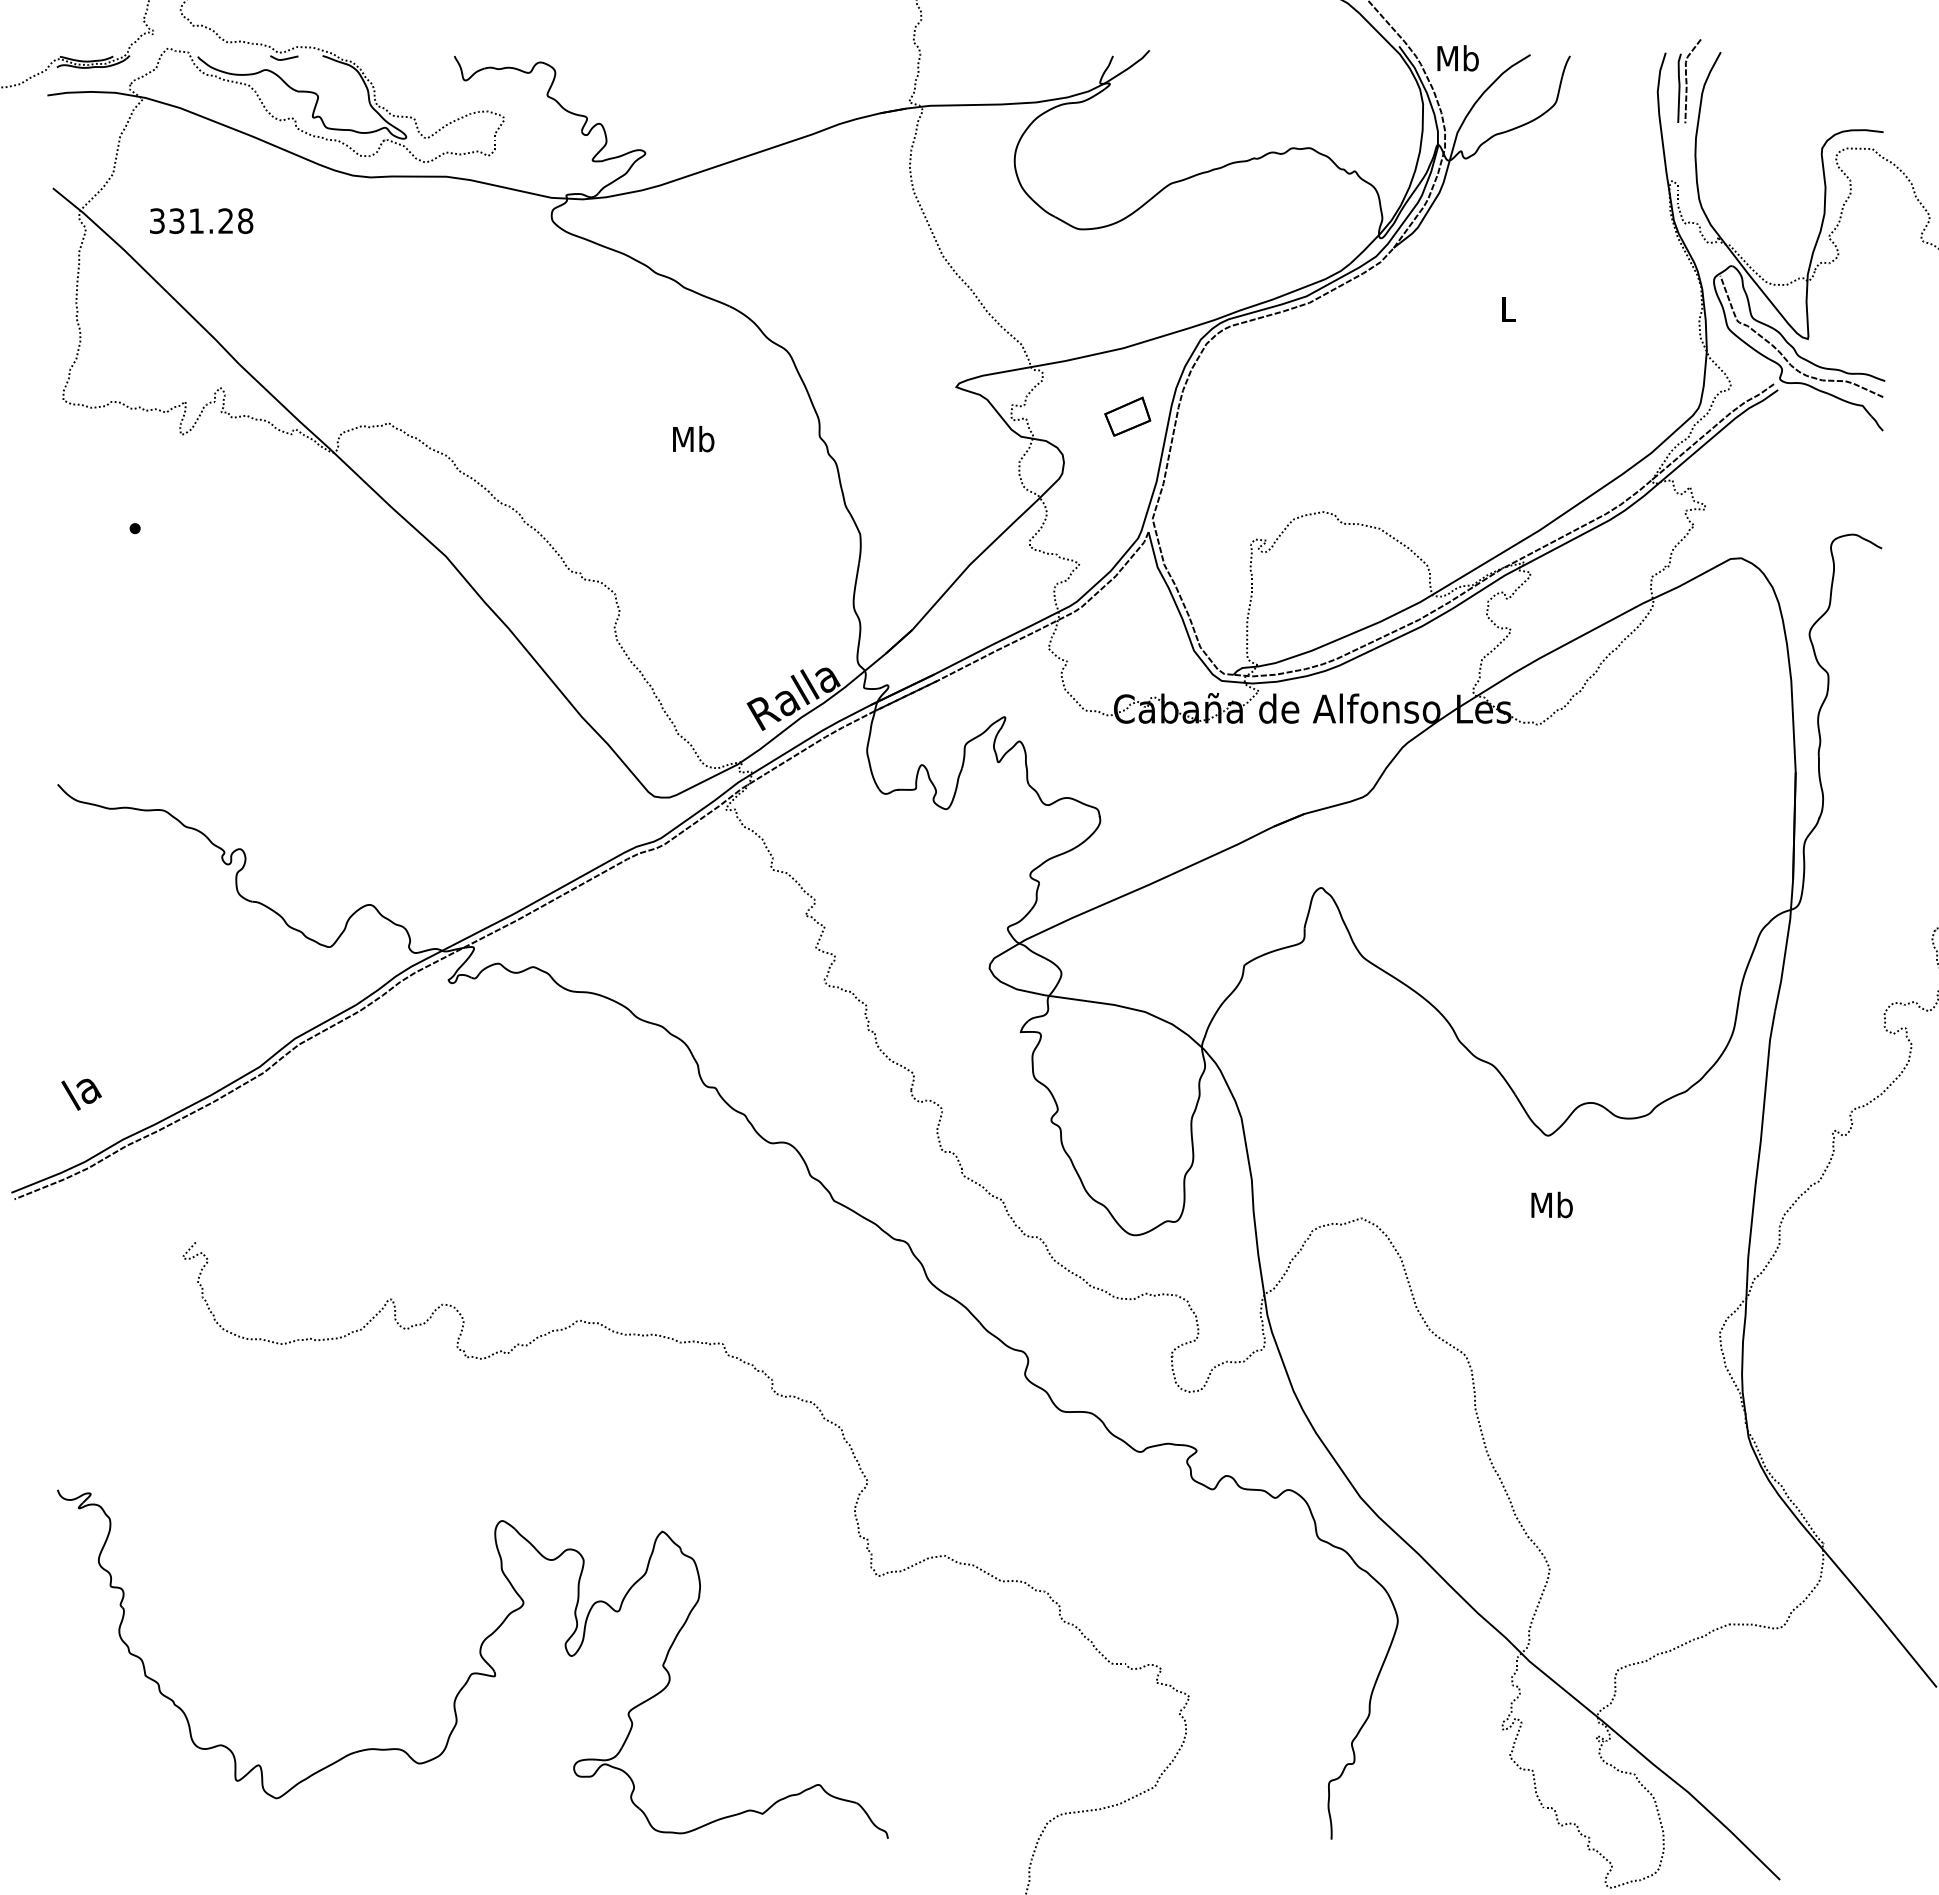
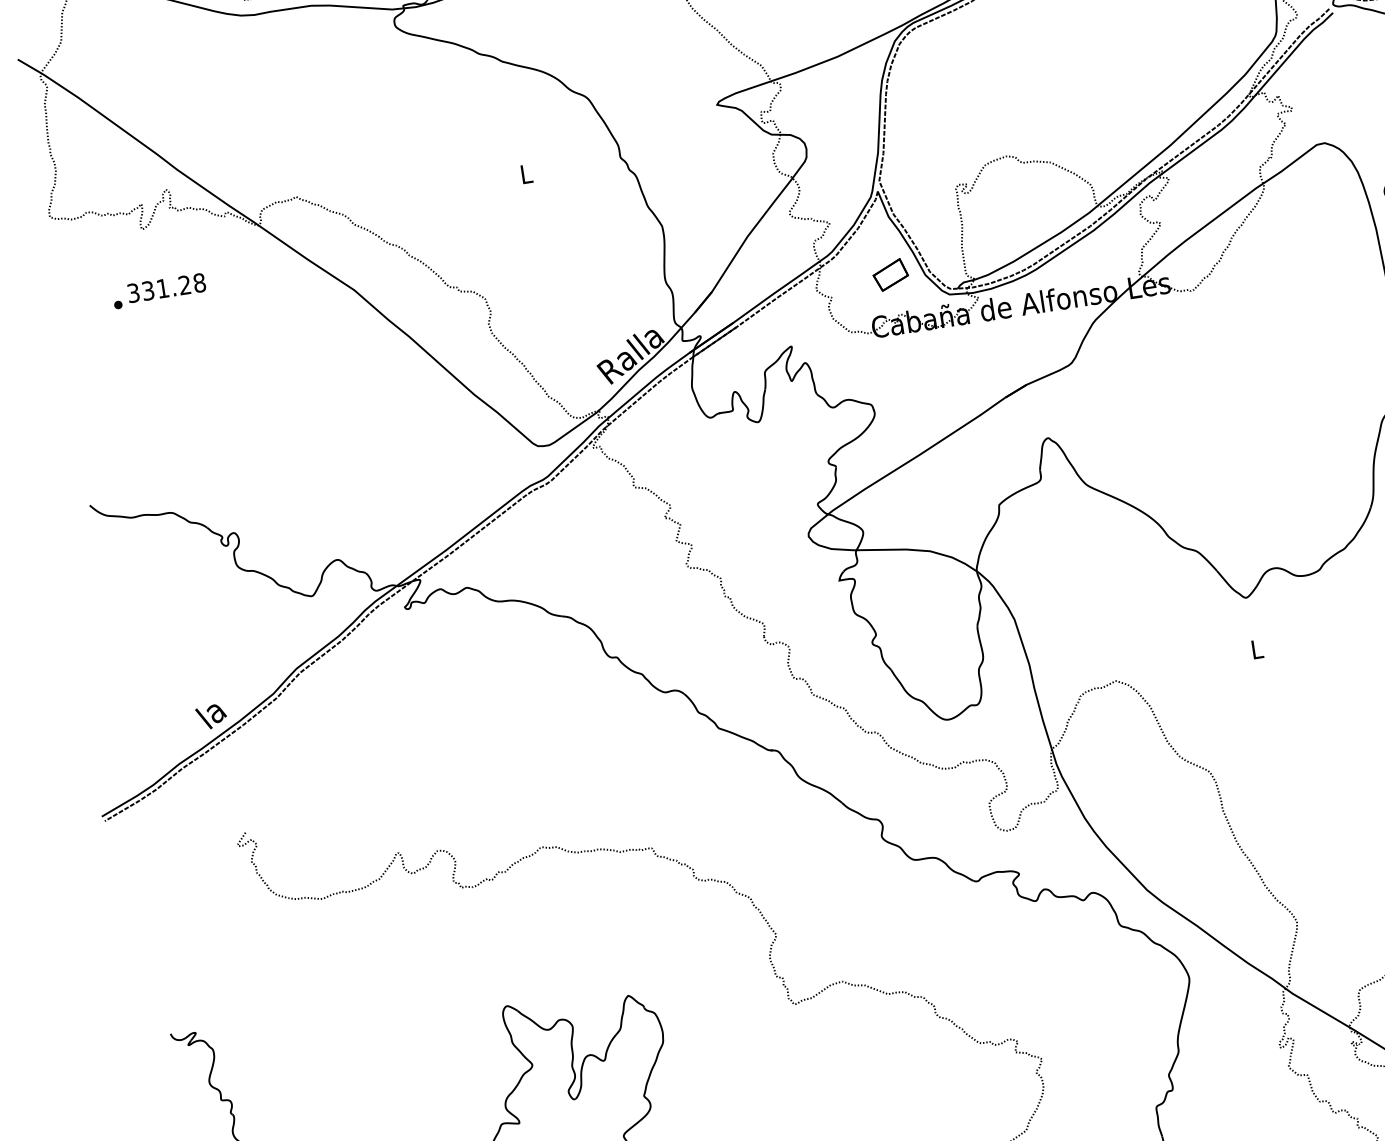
text: (201, 220) -> (166, 287), moved
part: (1127, 416) -> (890, 274), moved
text: (693, 439) -> (526, 174), Mb -> L
text: (81, 1094) -> (211, 716), moved
text: (1551, 1204) -> (1256, 648), Mb -> L

